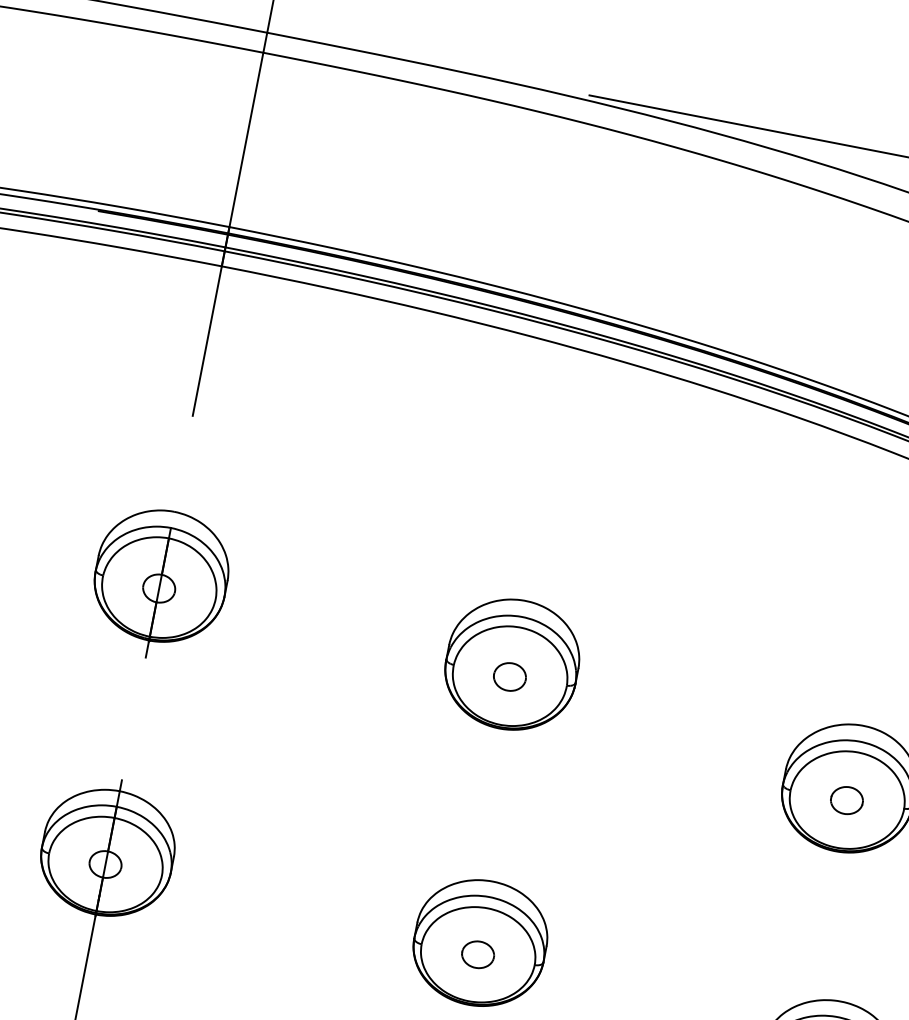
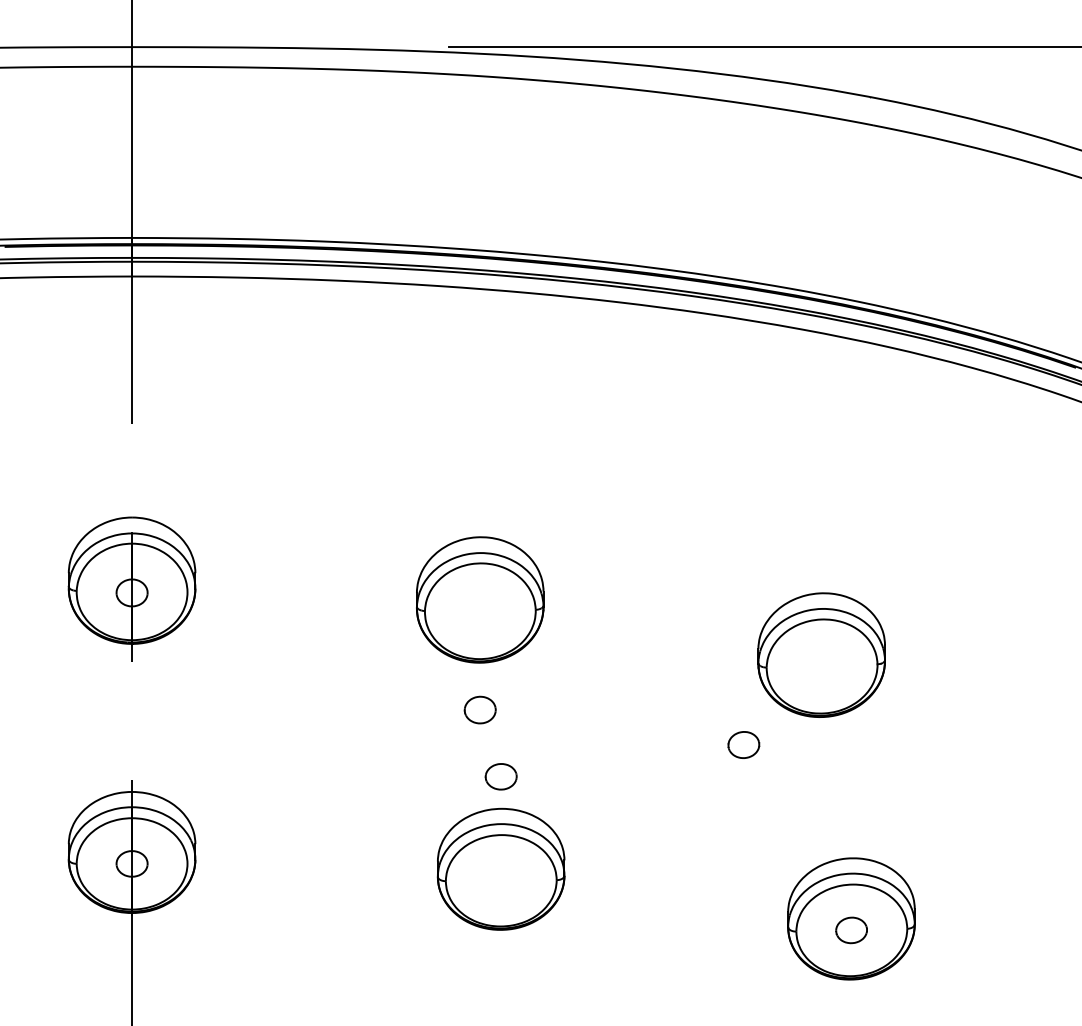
part: (509, 676) -> (479, 709), moved
part: (846, 799) -> (743, 744), moved
part: (477, 954) -> (500, 776), moved

